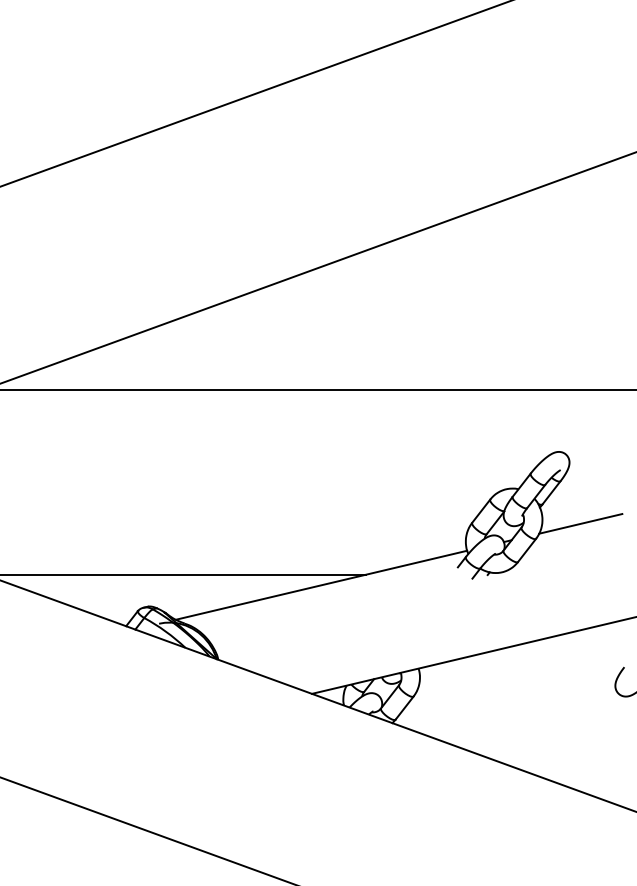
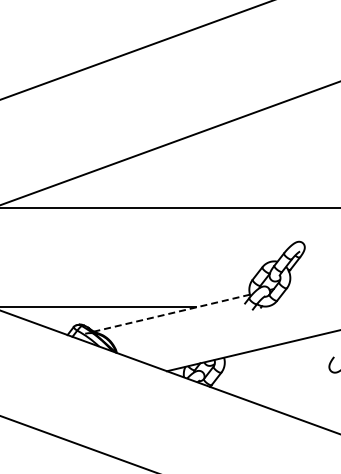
line: (580, 524) -> (310, 280), removed
line: (320, 585) -> (171, 313), solid -> dashed

